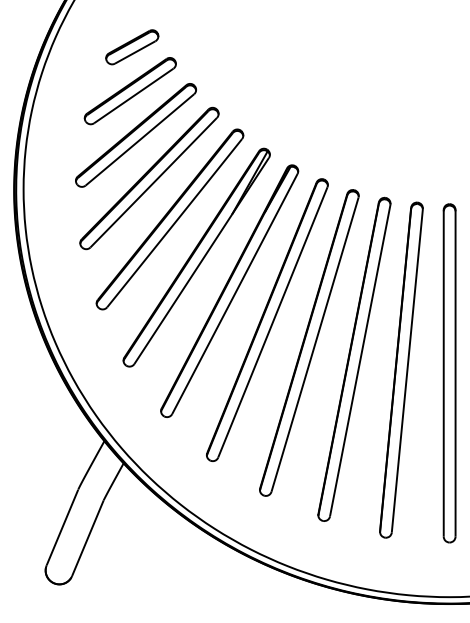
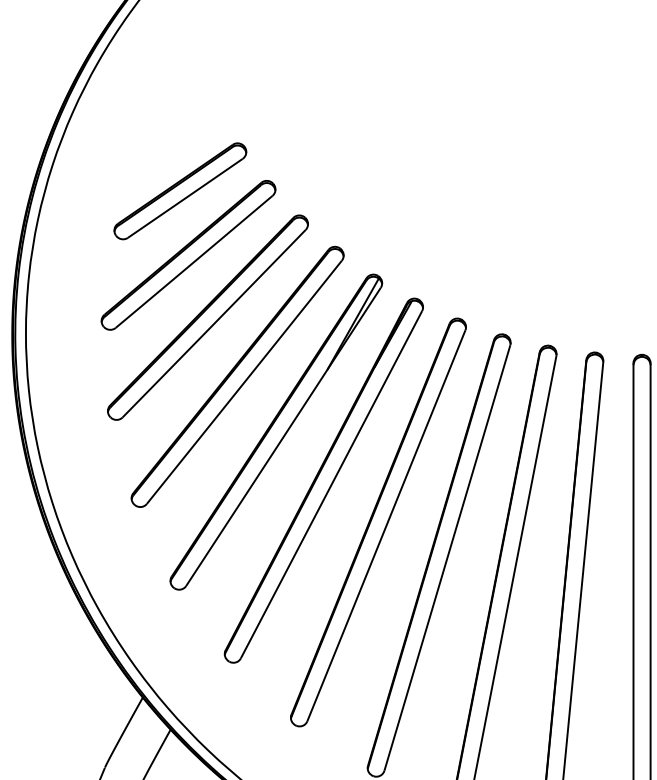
part: (132, 47) -> (183, 128), removed

